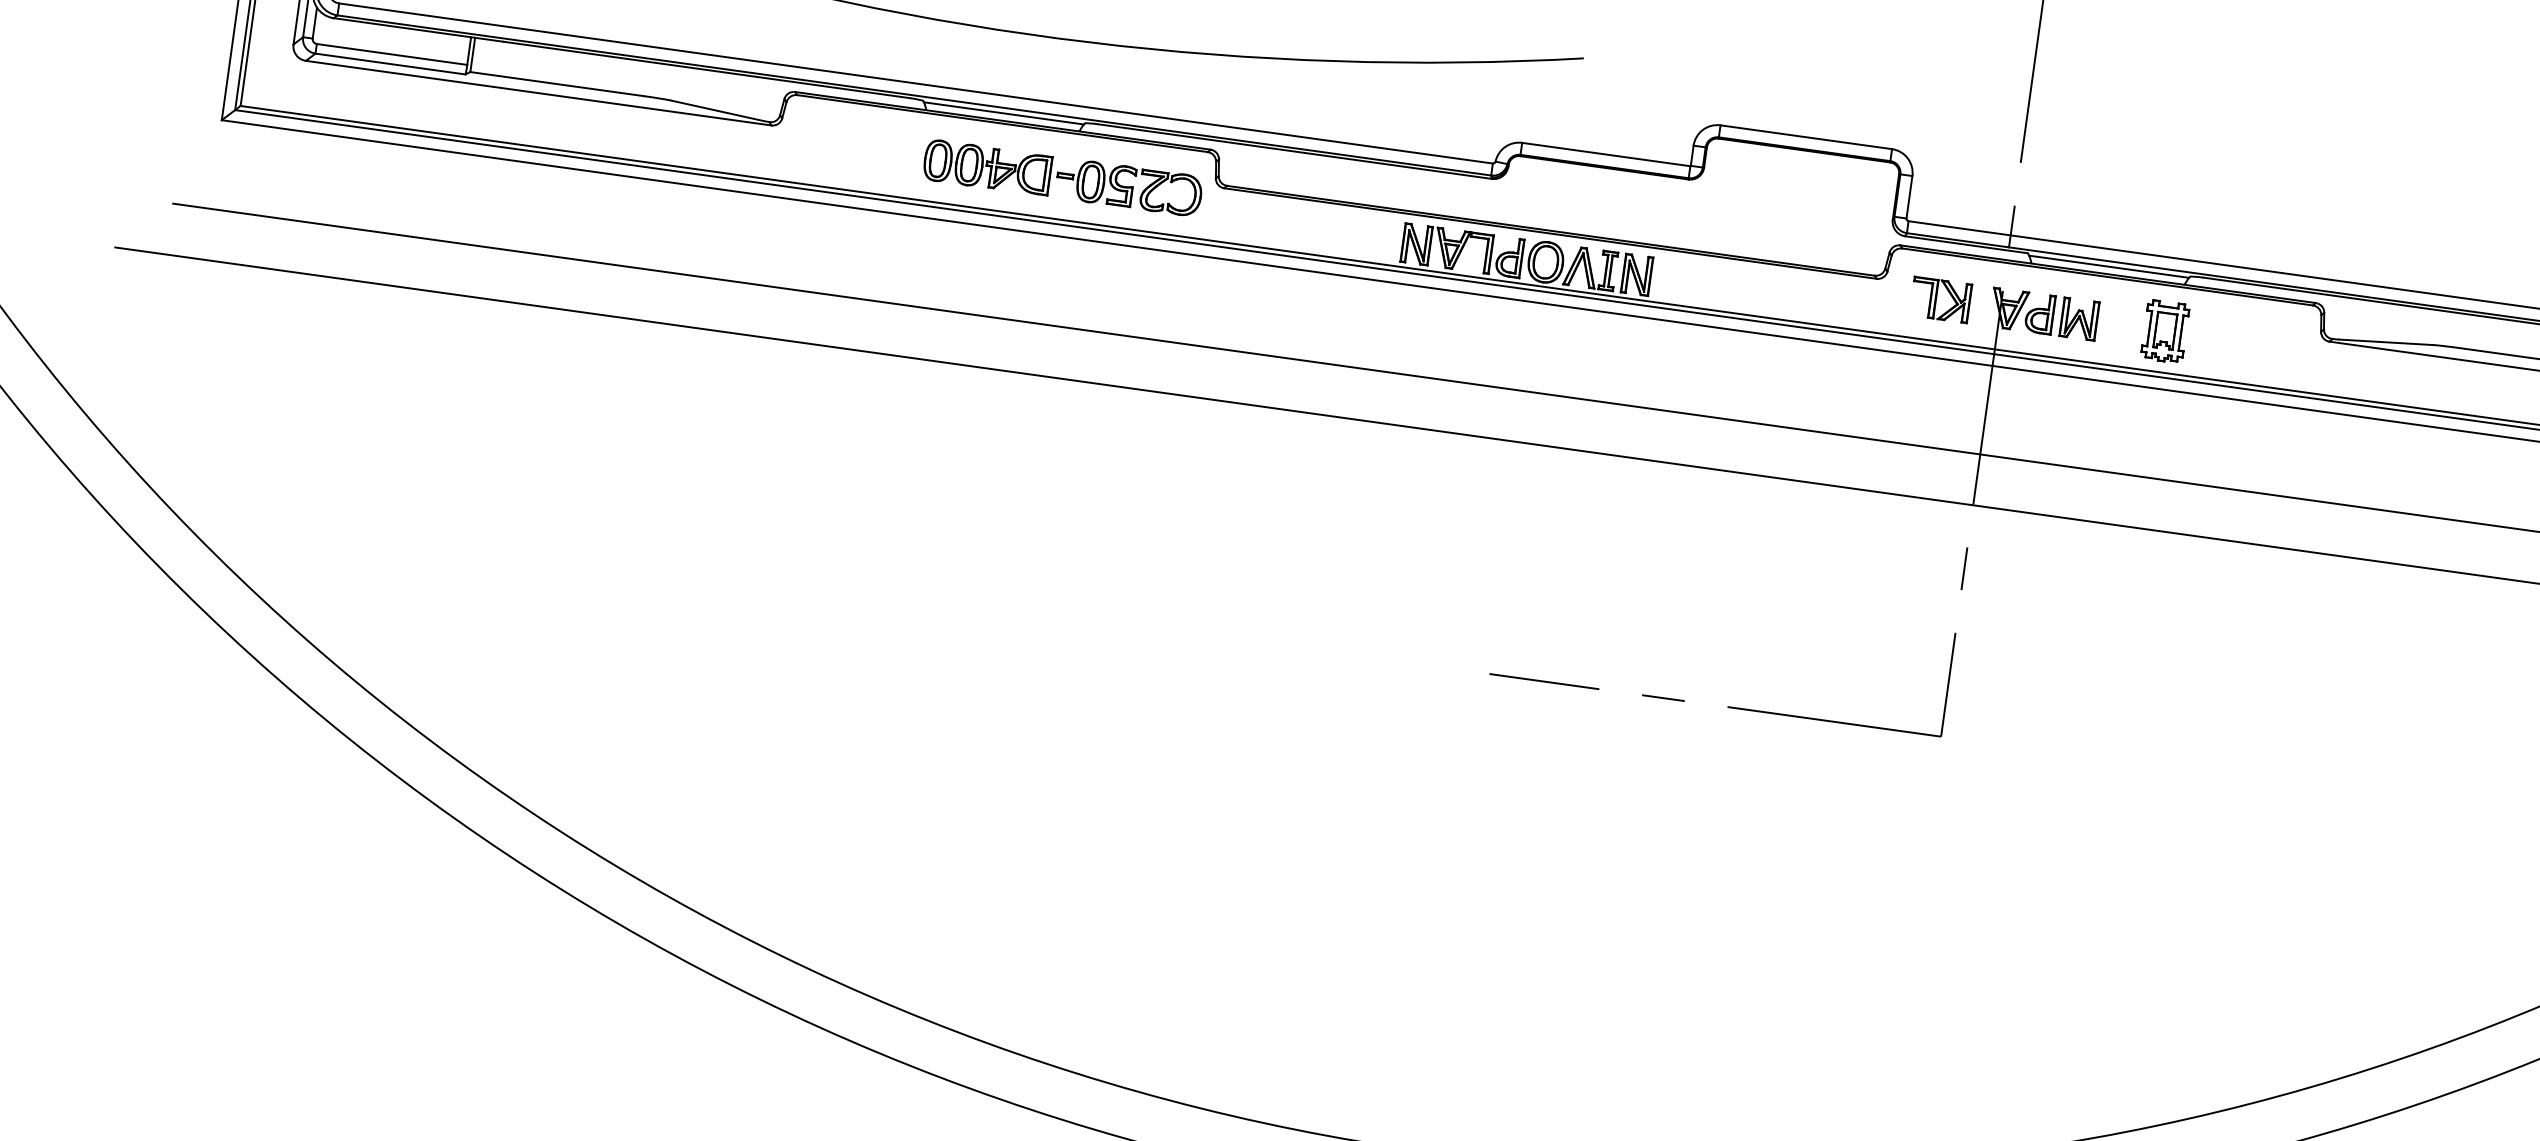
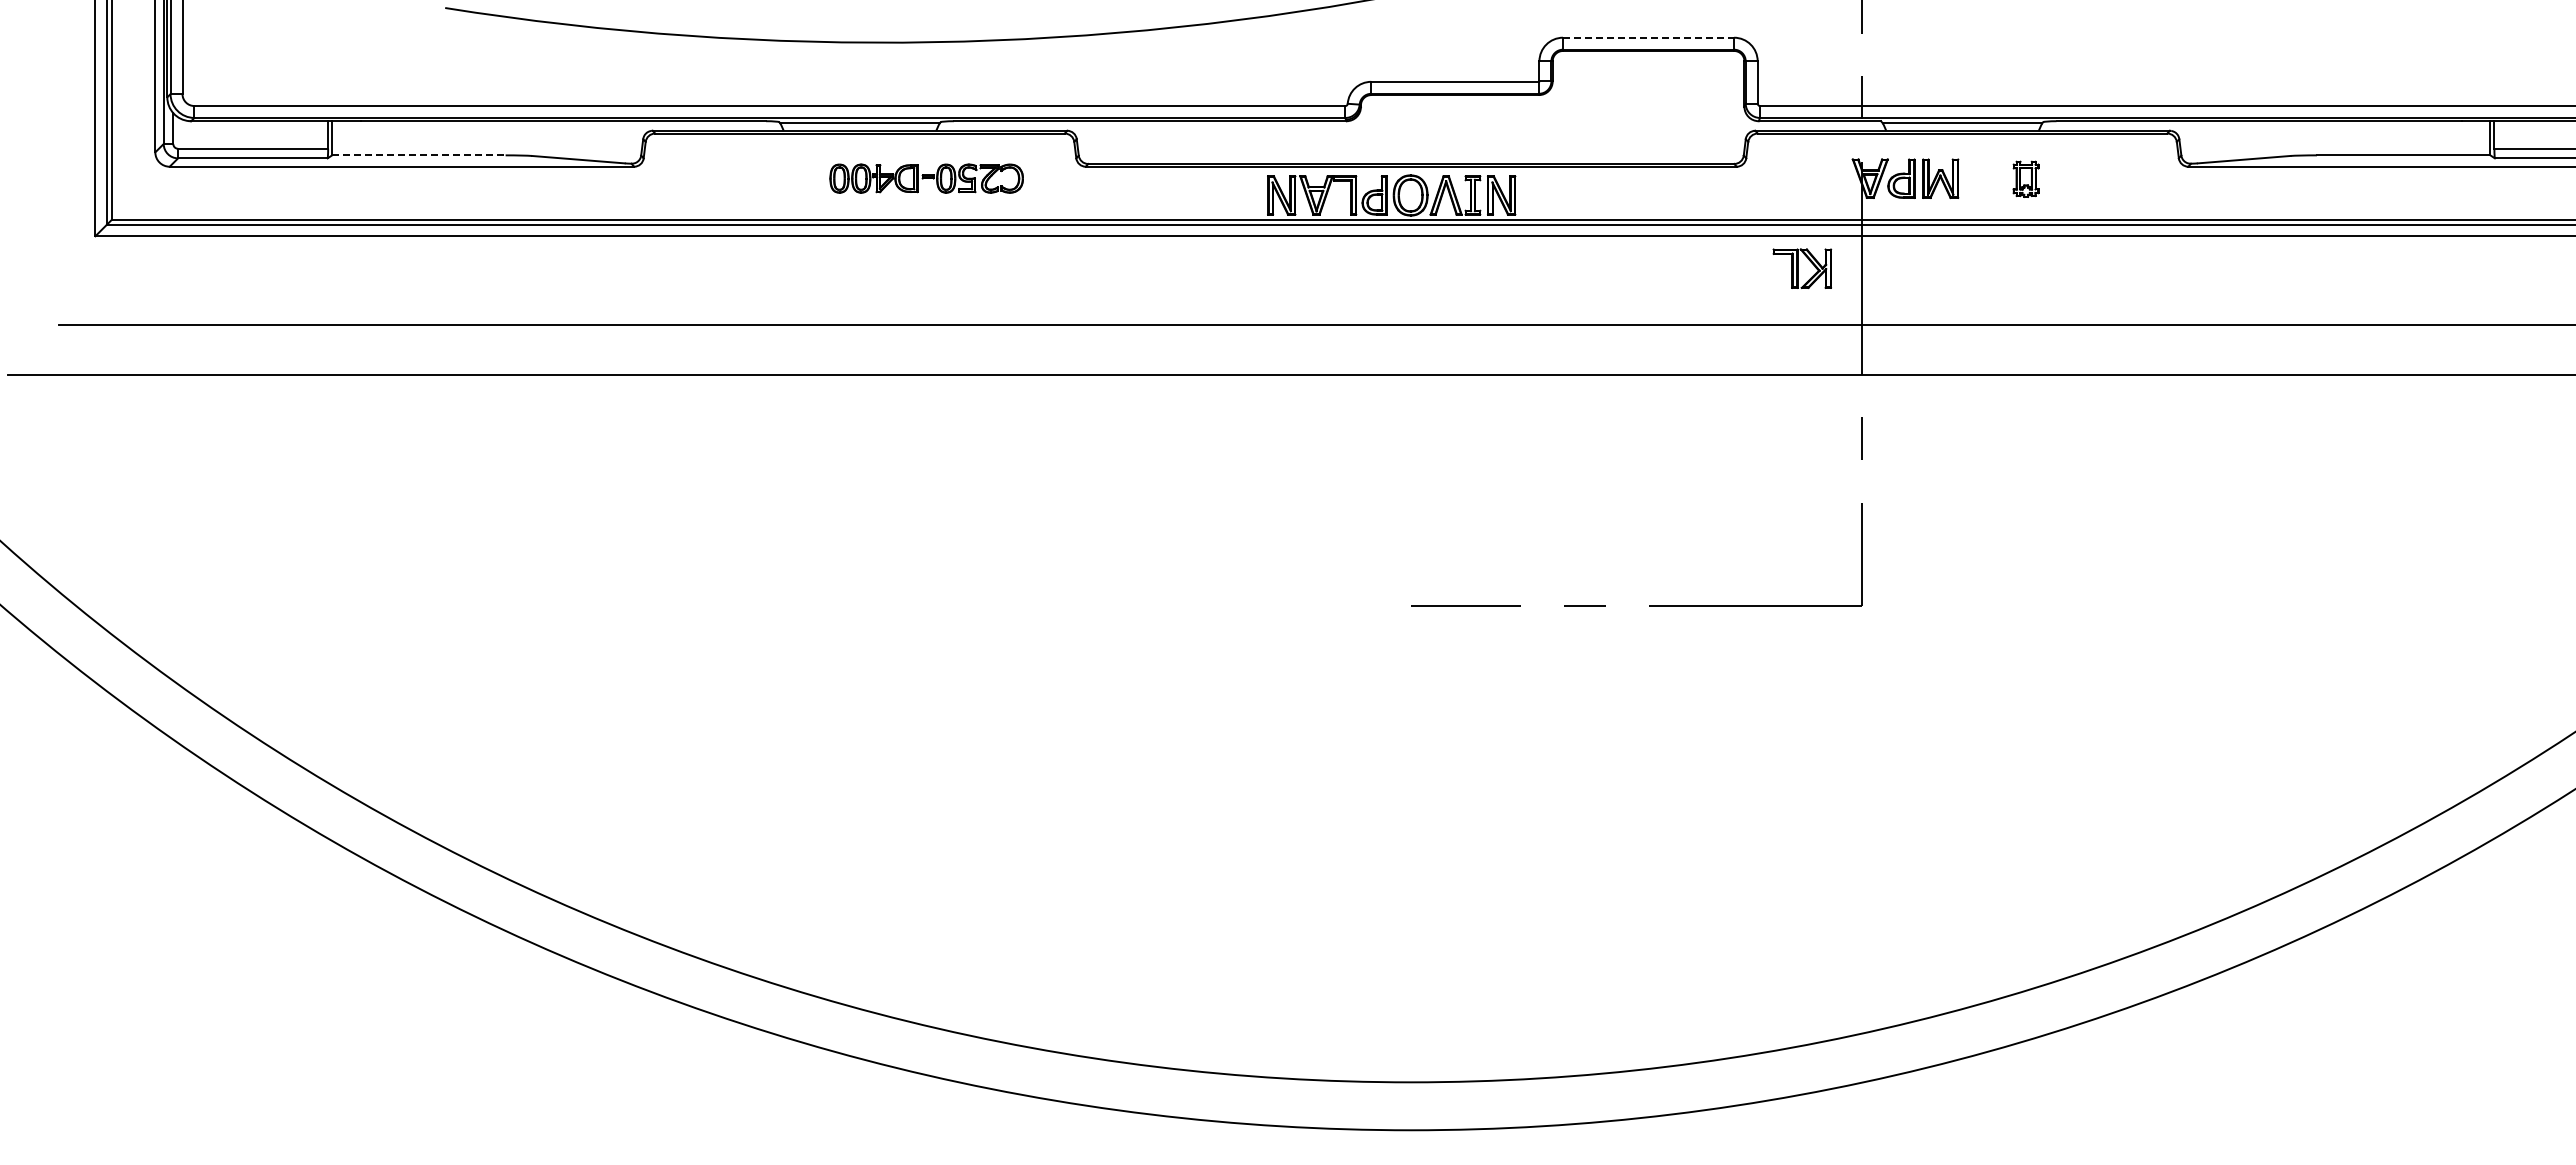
line: (556, 84) -> (418, 155), solid -> dashed
line: (1806, 137) -> (1648, 37), solid -> dashed
part: (1062, 177) -> (926, 178), size x0.7
part: (1941, 299) -> (1802, 268), moved
part: (2164, 331) -> (2025, 179), size x0.6

